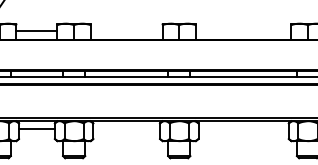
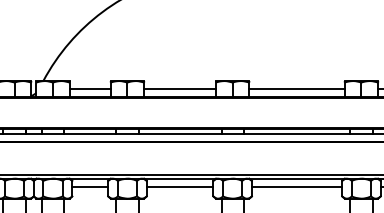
line: (126, 31) -> (179, 88), added
line: (243, 31) -> (296, 88), added
line: (126, 129) -> (179, 186), added
line: (243, 129) -> (296, 186), added

